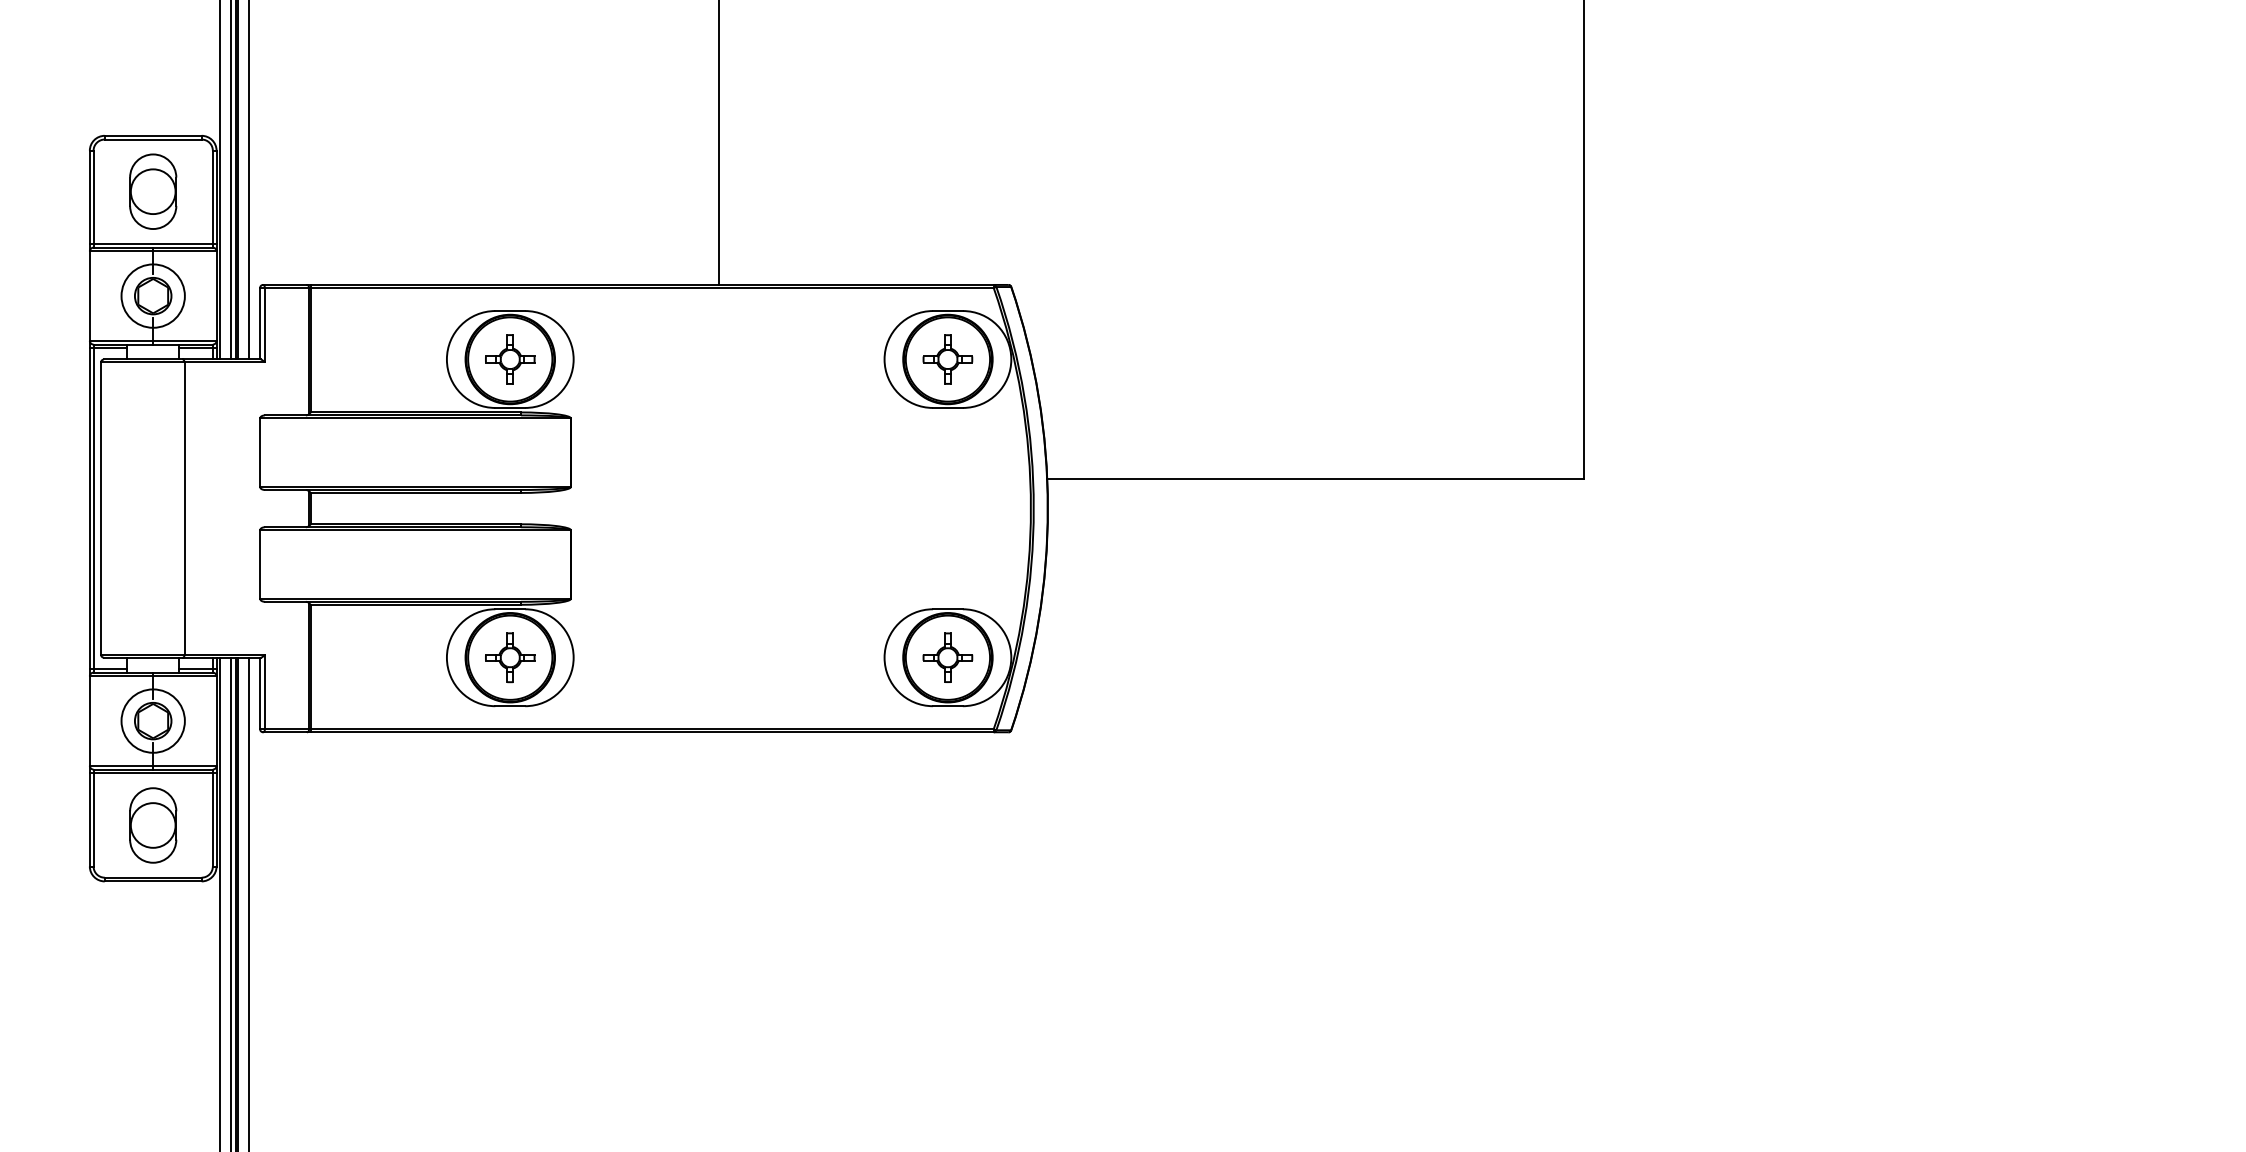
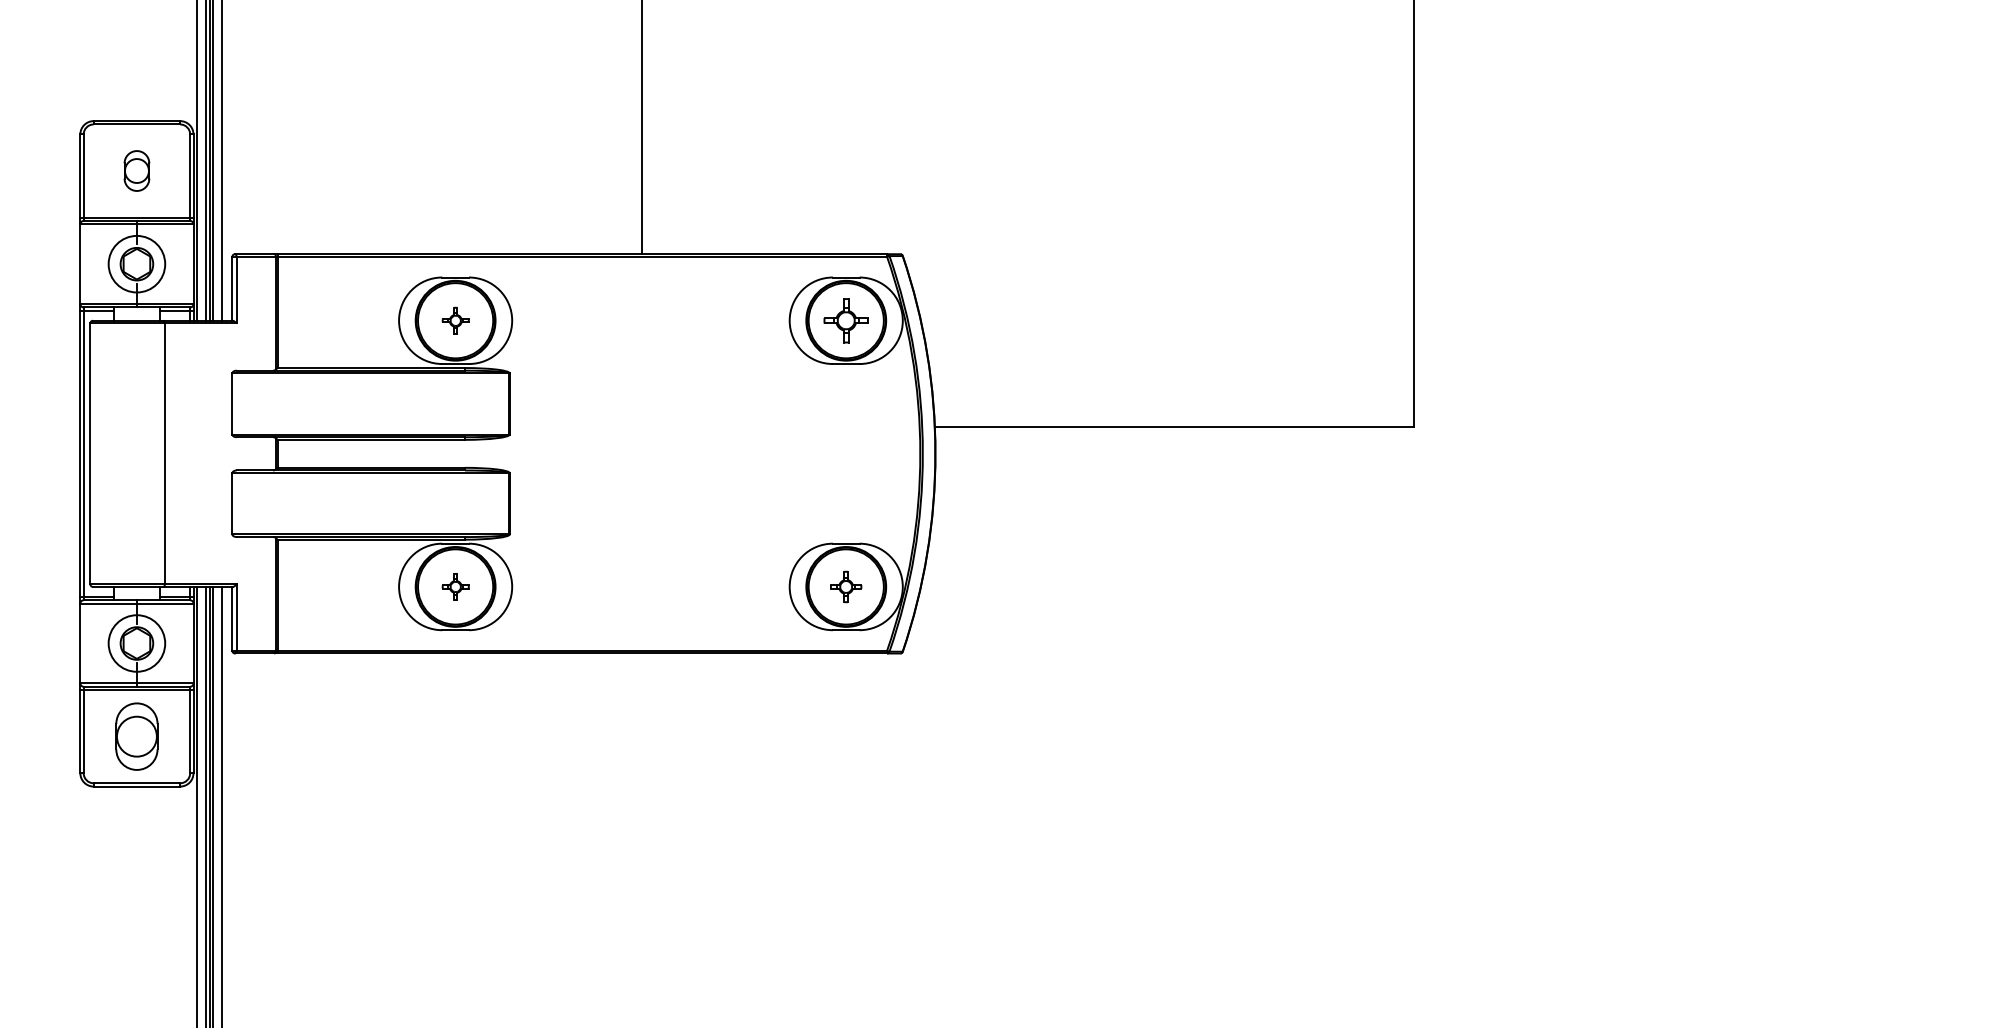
part: (152, 191) -> (136, 170), size x0.6
part: (510, 359) -> (455, 320), size x0.6
part: (510, 657) -> (455, 586), size x0.6
part: (947, 657) -> (845, 586), size x0.7

